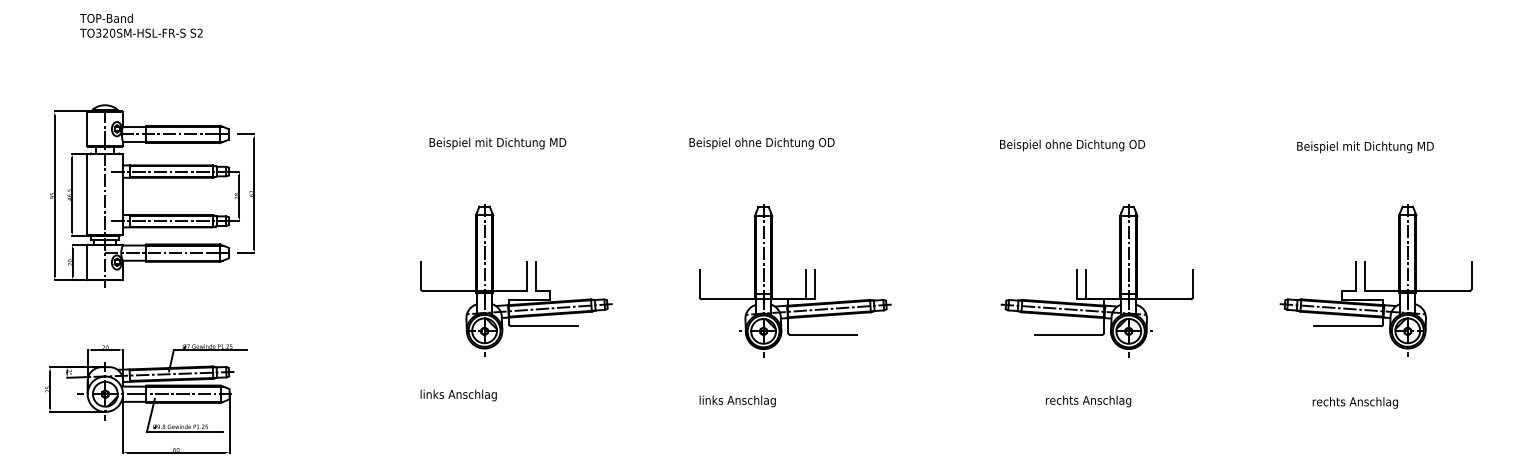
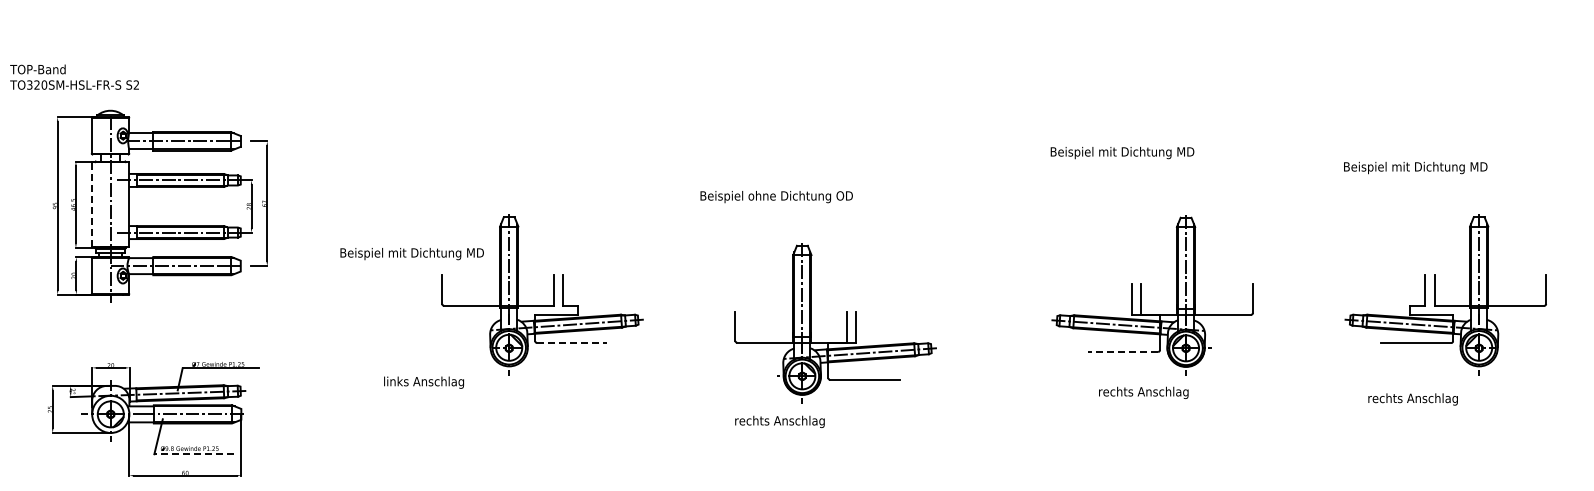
text: (141, 25) -> (74, 76), moved
text: (497, 144) -> (411, 254), moved
text: (761, 144) -> (776, 197), moved
text: (1094, 144) -> (1150, 152), Beispiel ohne Dichtung OD -> Beispiel mit Dichtung MD
text: (1365, 146) -> (1415, 167), moved
line: (87, 194) -> (91, 204), solid -> dashed
part: (805, 281) -> (846, 323), moved
line: (544, 326) -> (572, 343), solid -> dashed
line: (1068, 334) -> (1122, 351), solid -> dashed
text: (458, 395) -> (423, 382), moved
text: (741, 401) -> (779, 421), links Anschlag -> rechts Anschlag
text: (1088, 401) -> (1143, 392), moved
text: (1354, 402) -> (1412, 399), moved
line: (185, 432) -> (194, 454), solid -> dashed

